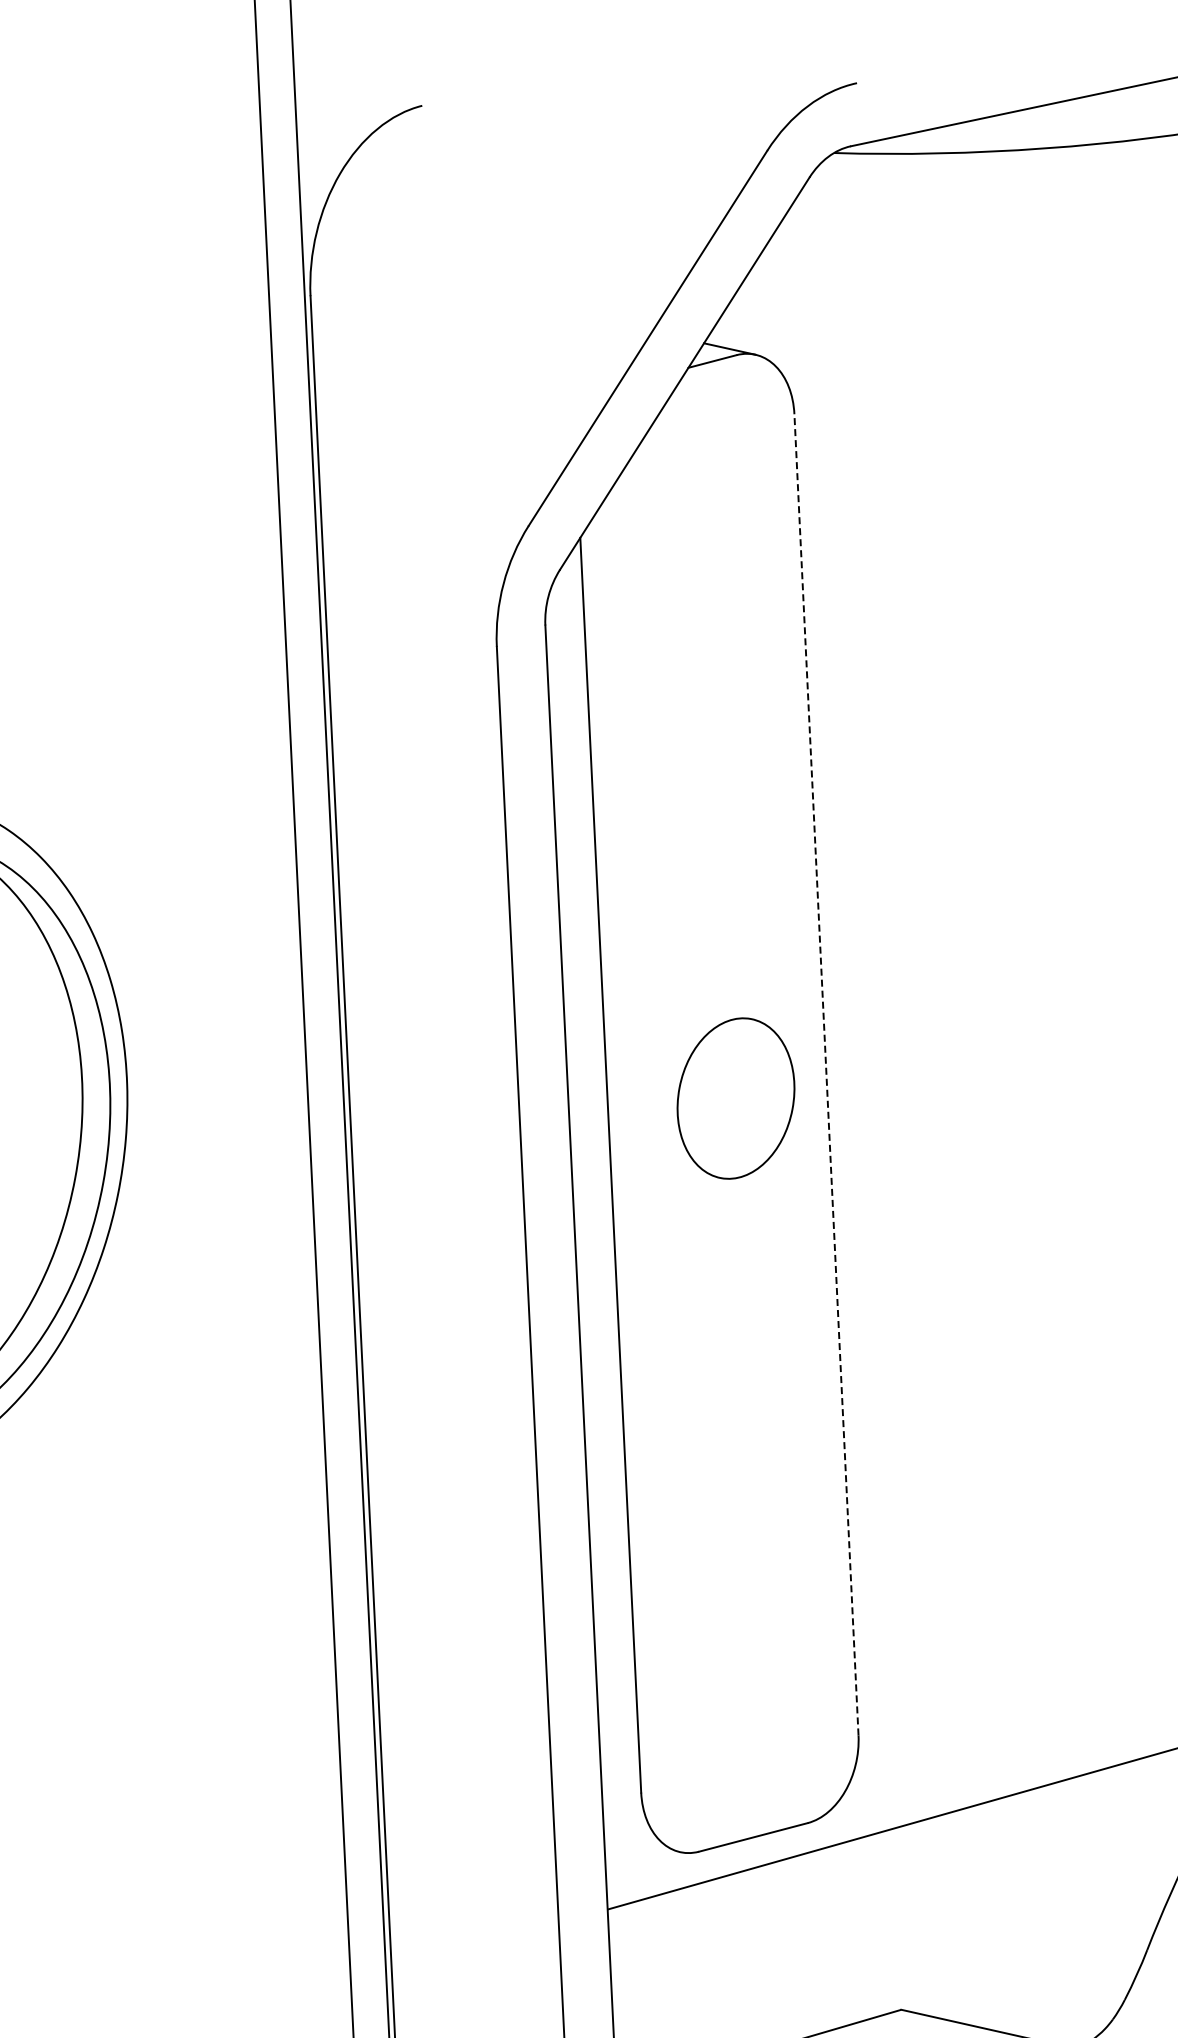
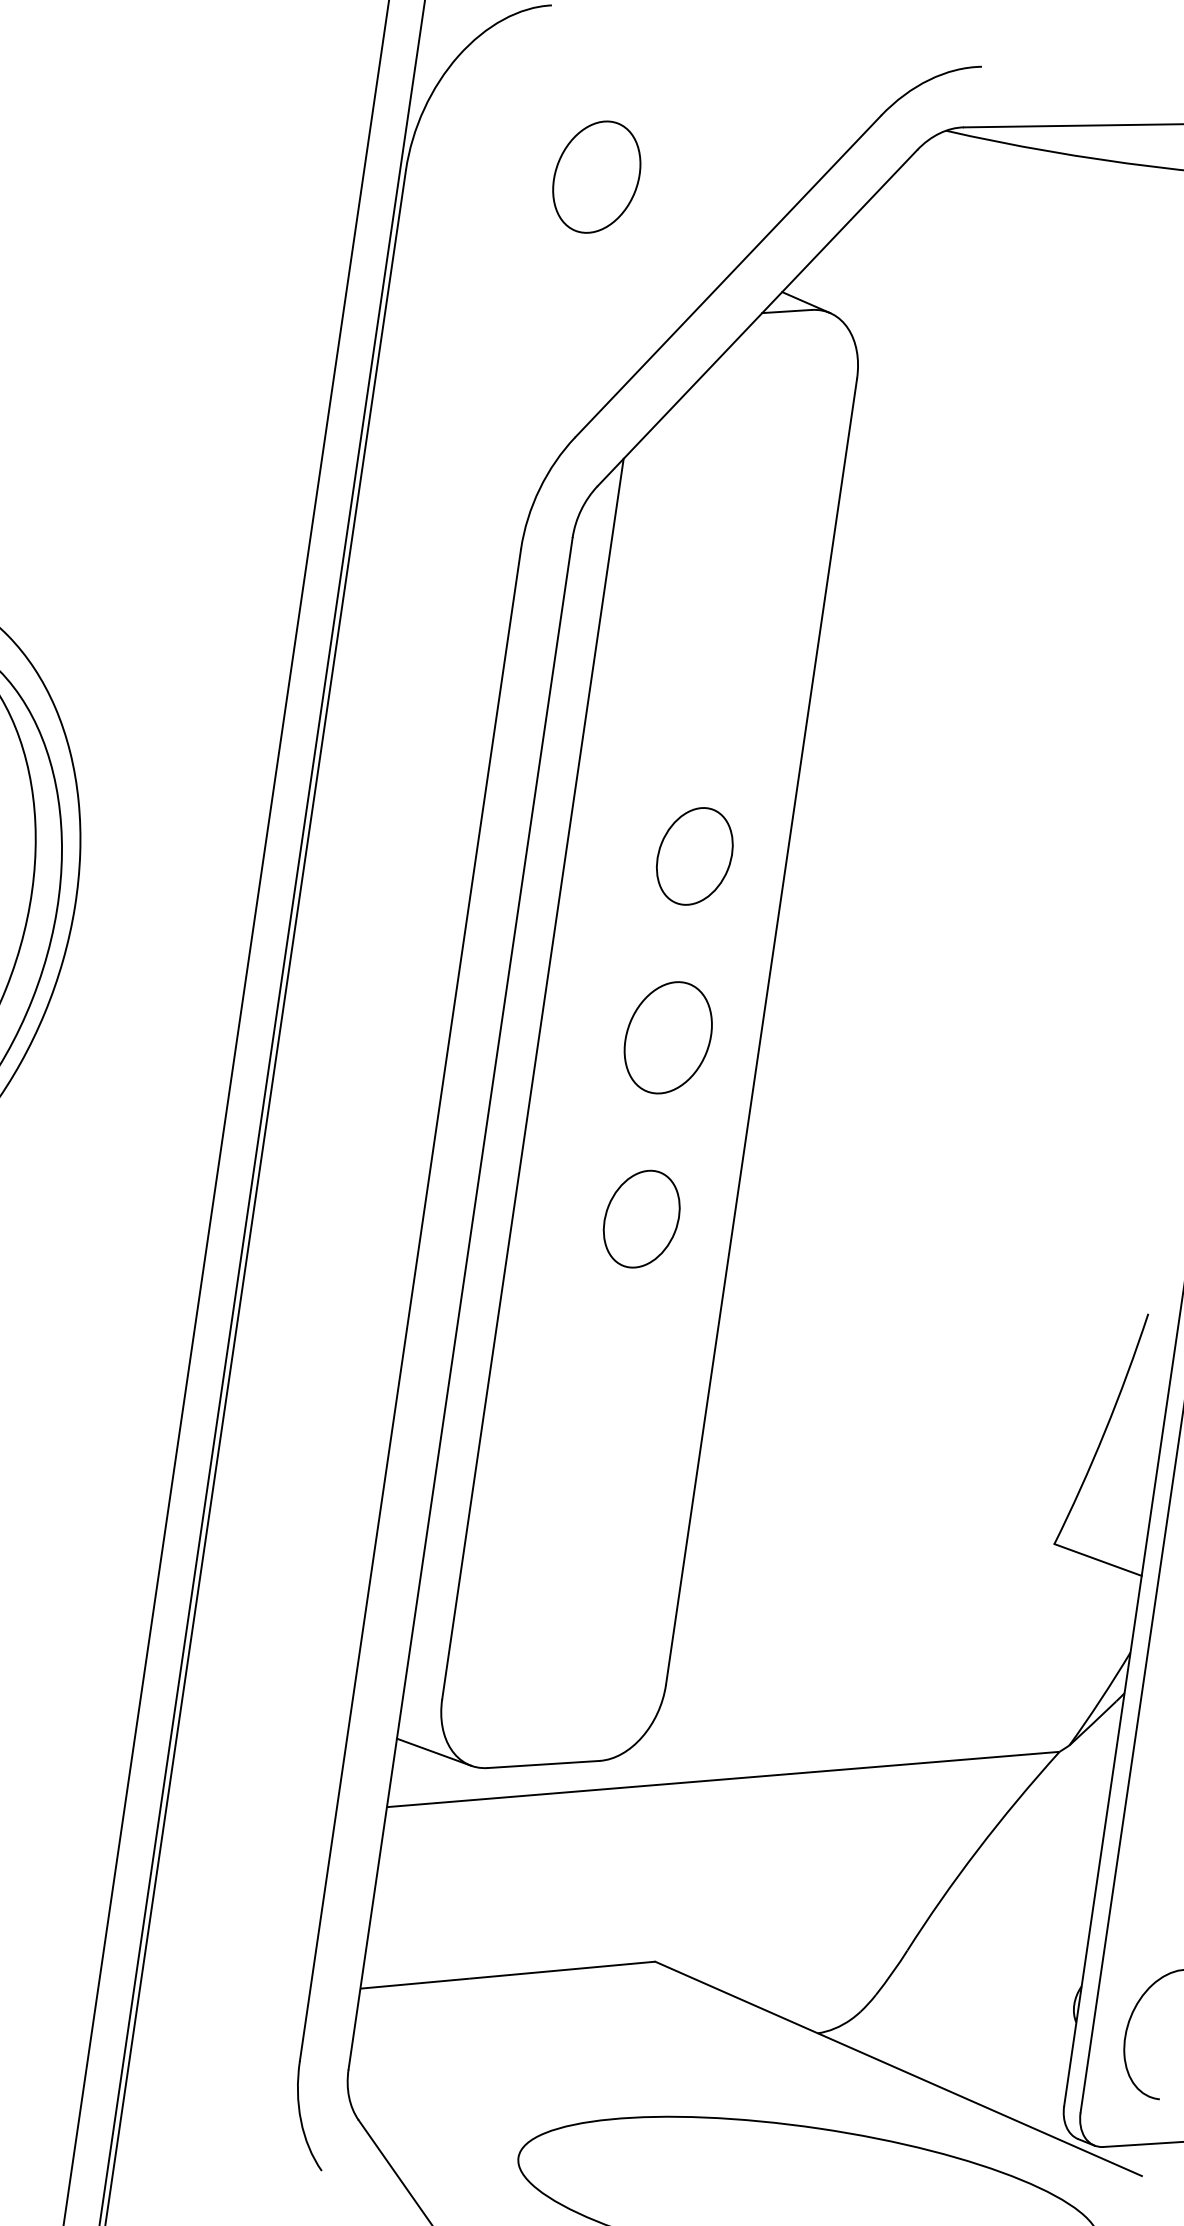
part: (499, 265) -> (596, 176), added
part: (726, 915) -> (694, 856), added
line: (826, 1074) -> (761, 1031), dashed -> solid
part: (735, 1098) -> (667, 1037), size x0.71
part: (744, 1281) -> (641, 1218), added
line: (642, 1845) -> (433, 1751), added

